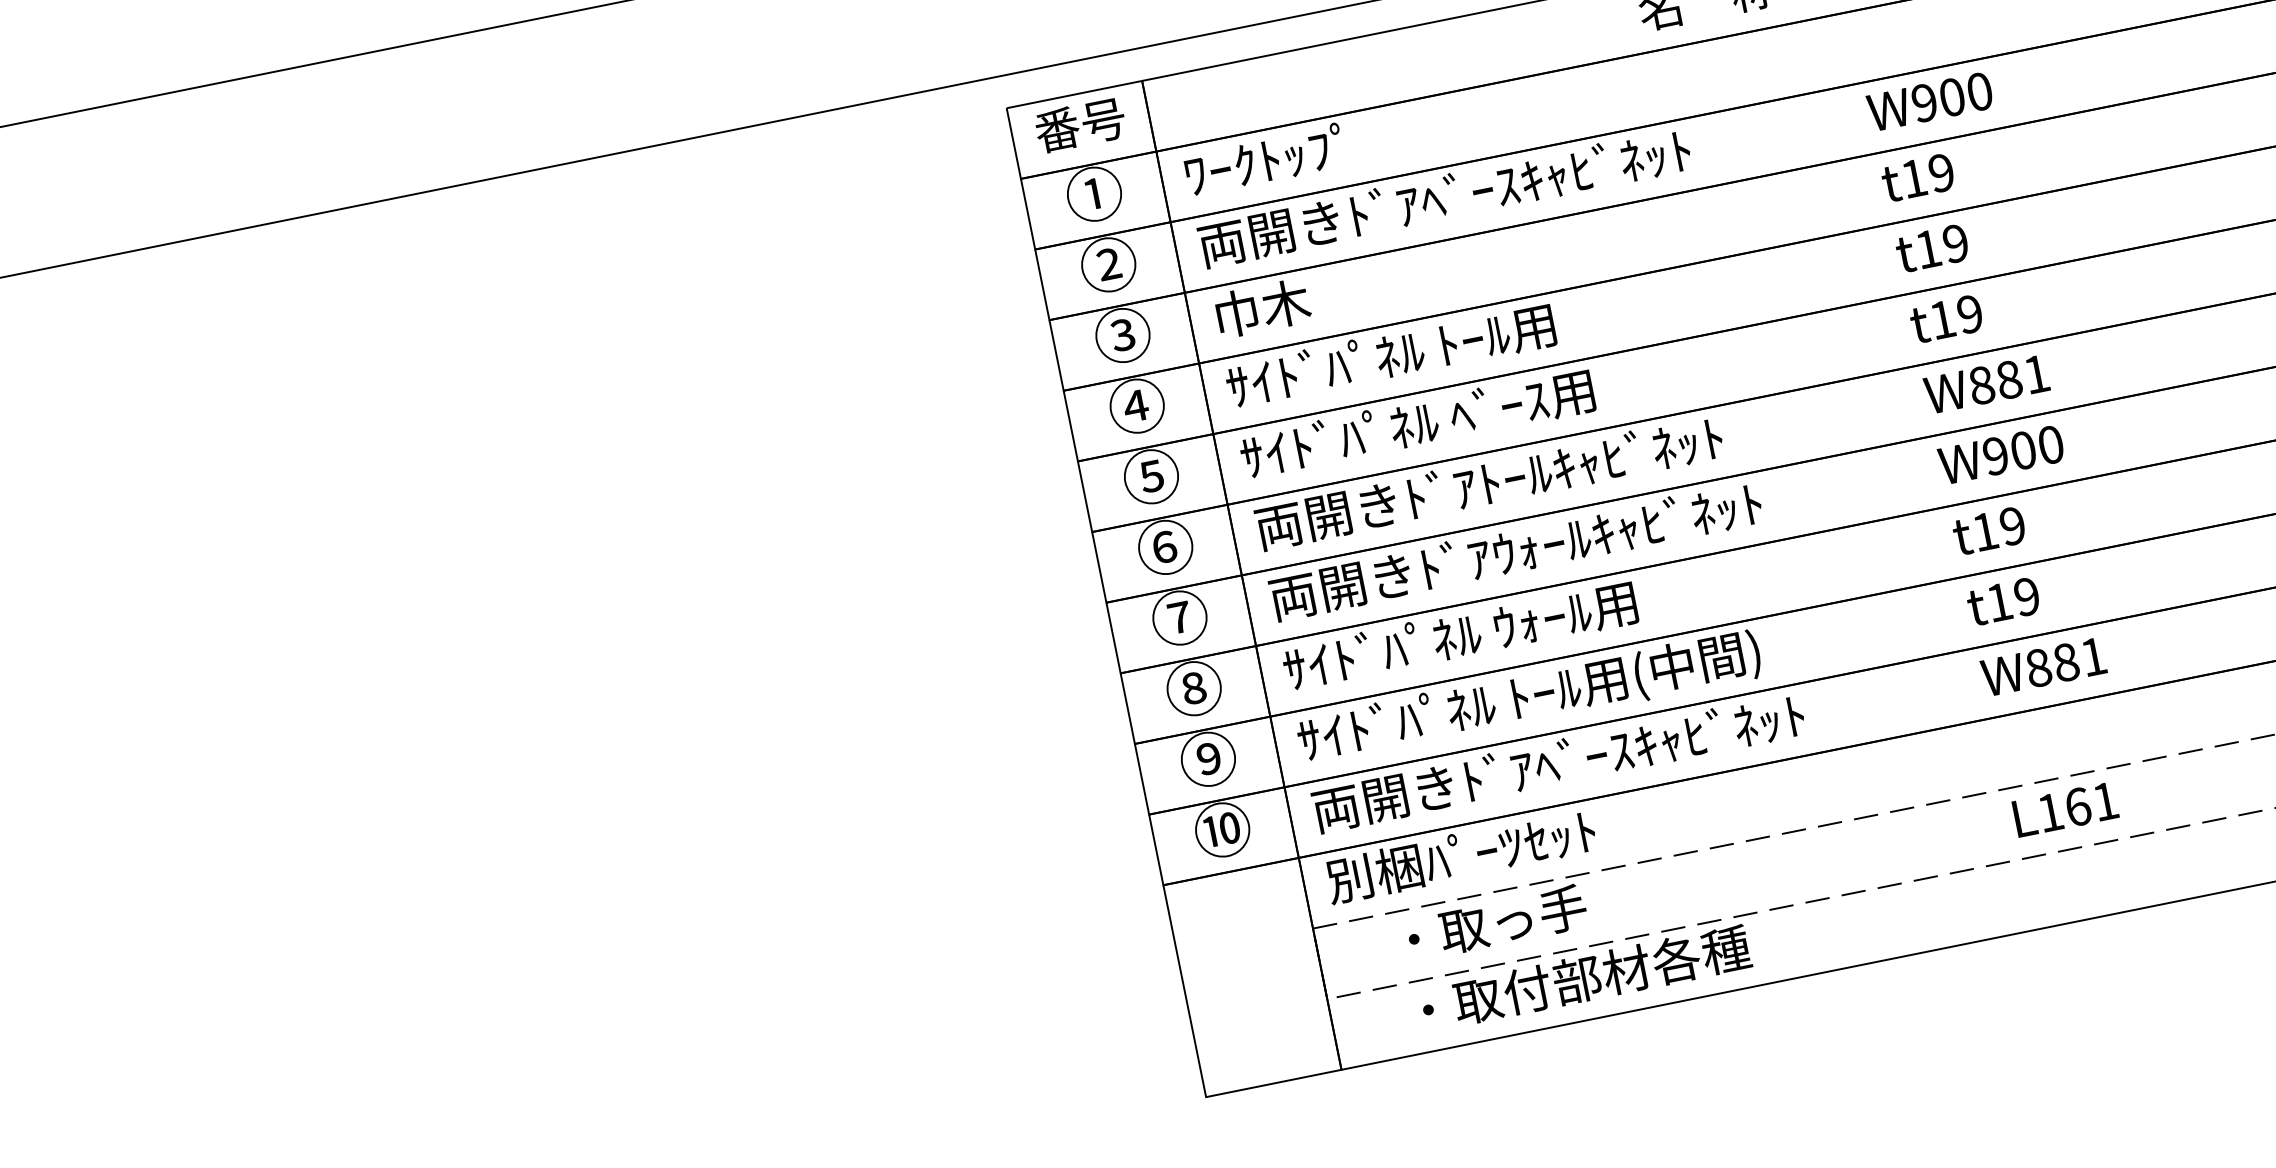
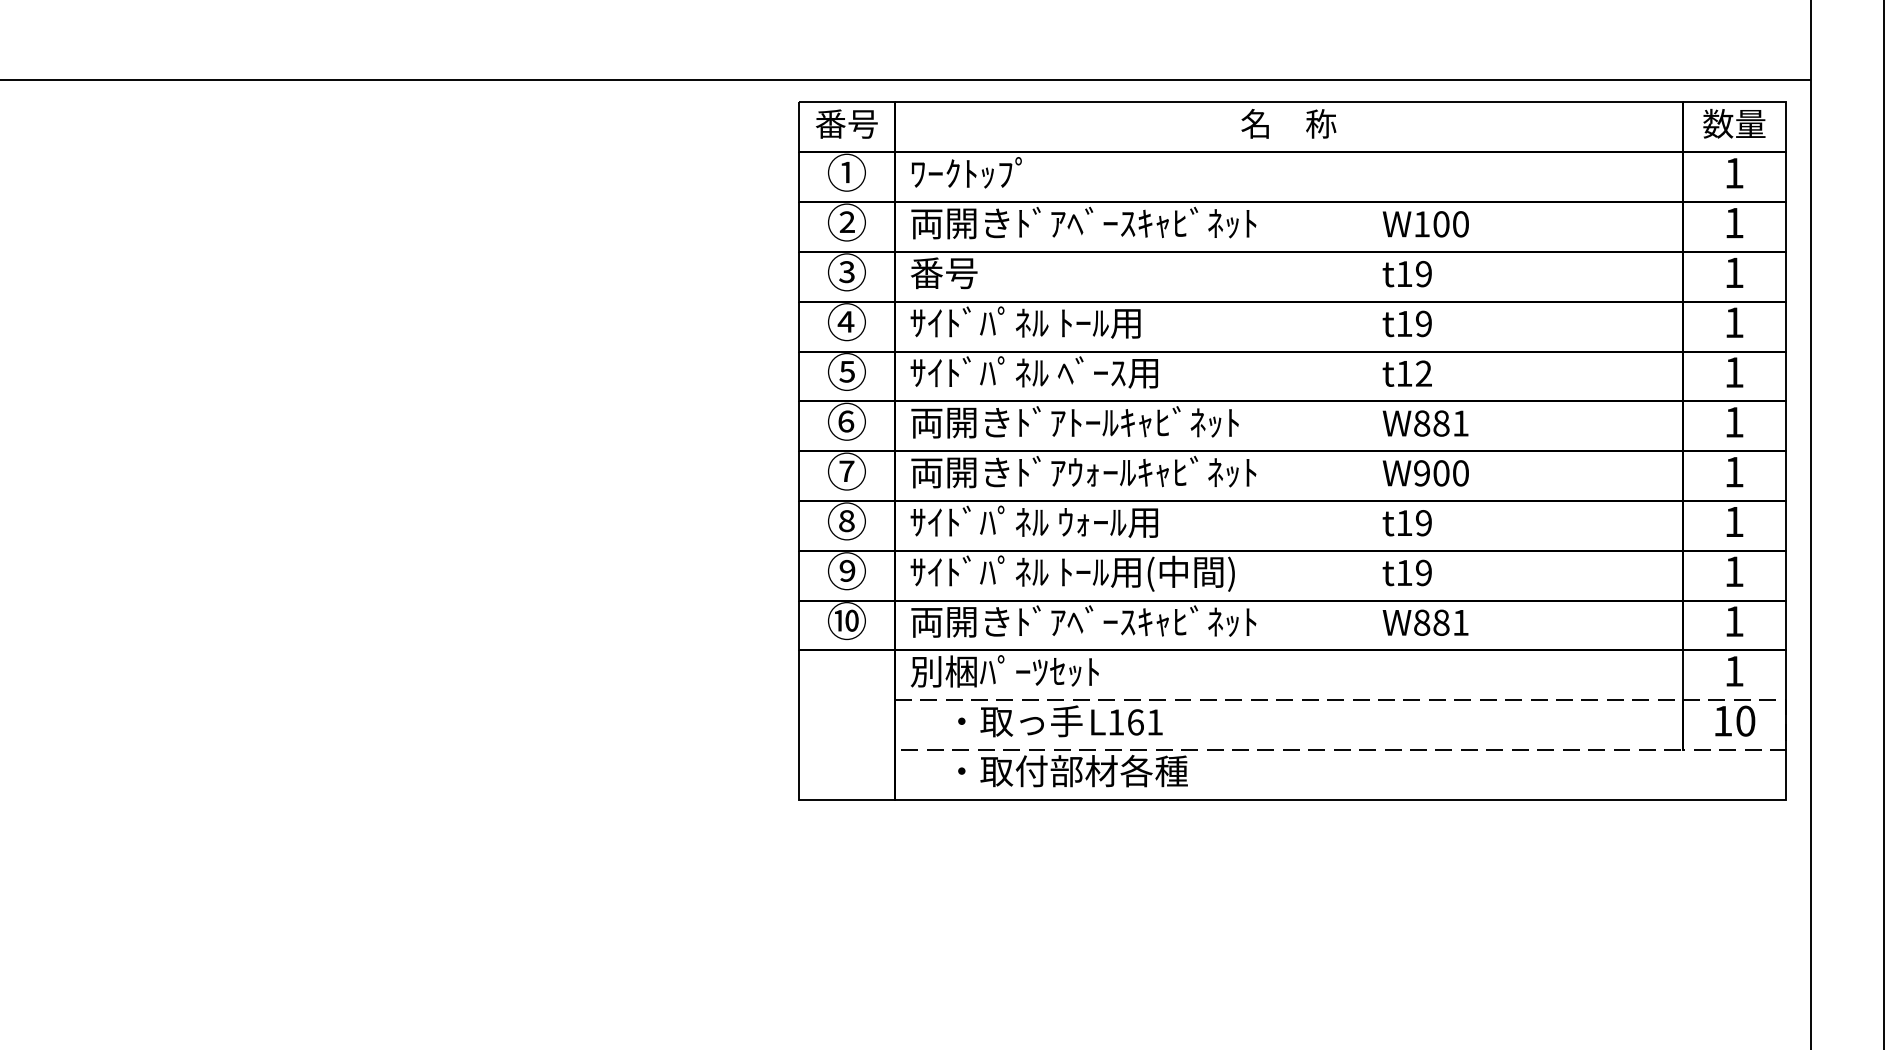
text: (1924, 103) -> (1421, 224), W900 -> W100
text: (1260, 309) -> (943, 273), 巾木 -> 番号
text: (1969, 314) -> (1423, 373), t19 -> t12
text: (2064, 809) -> (1126, 722), moved

